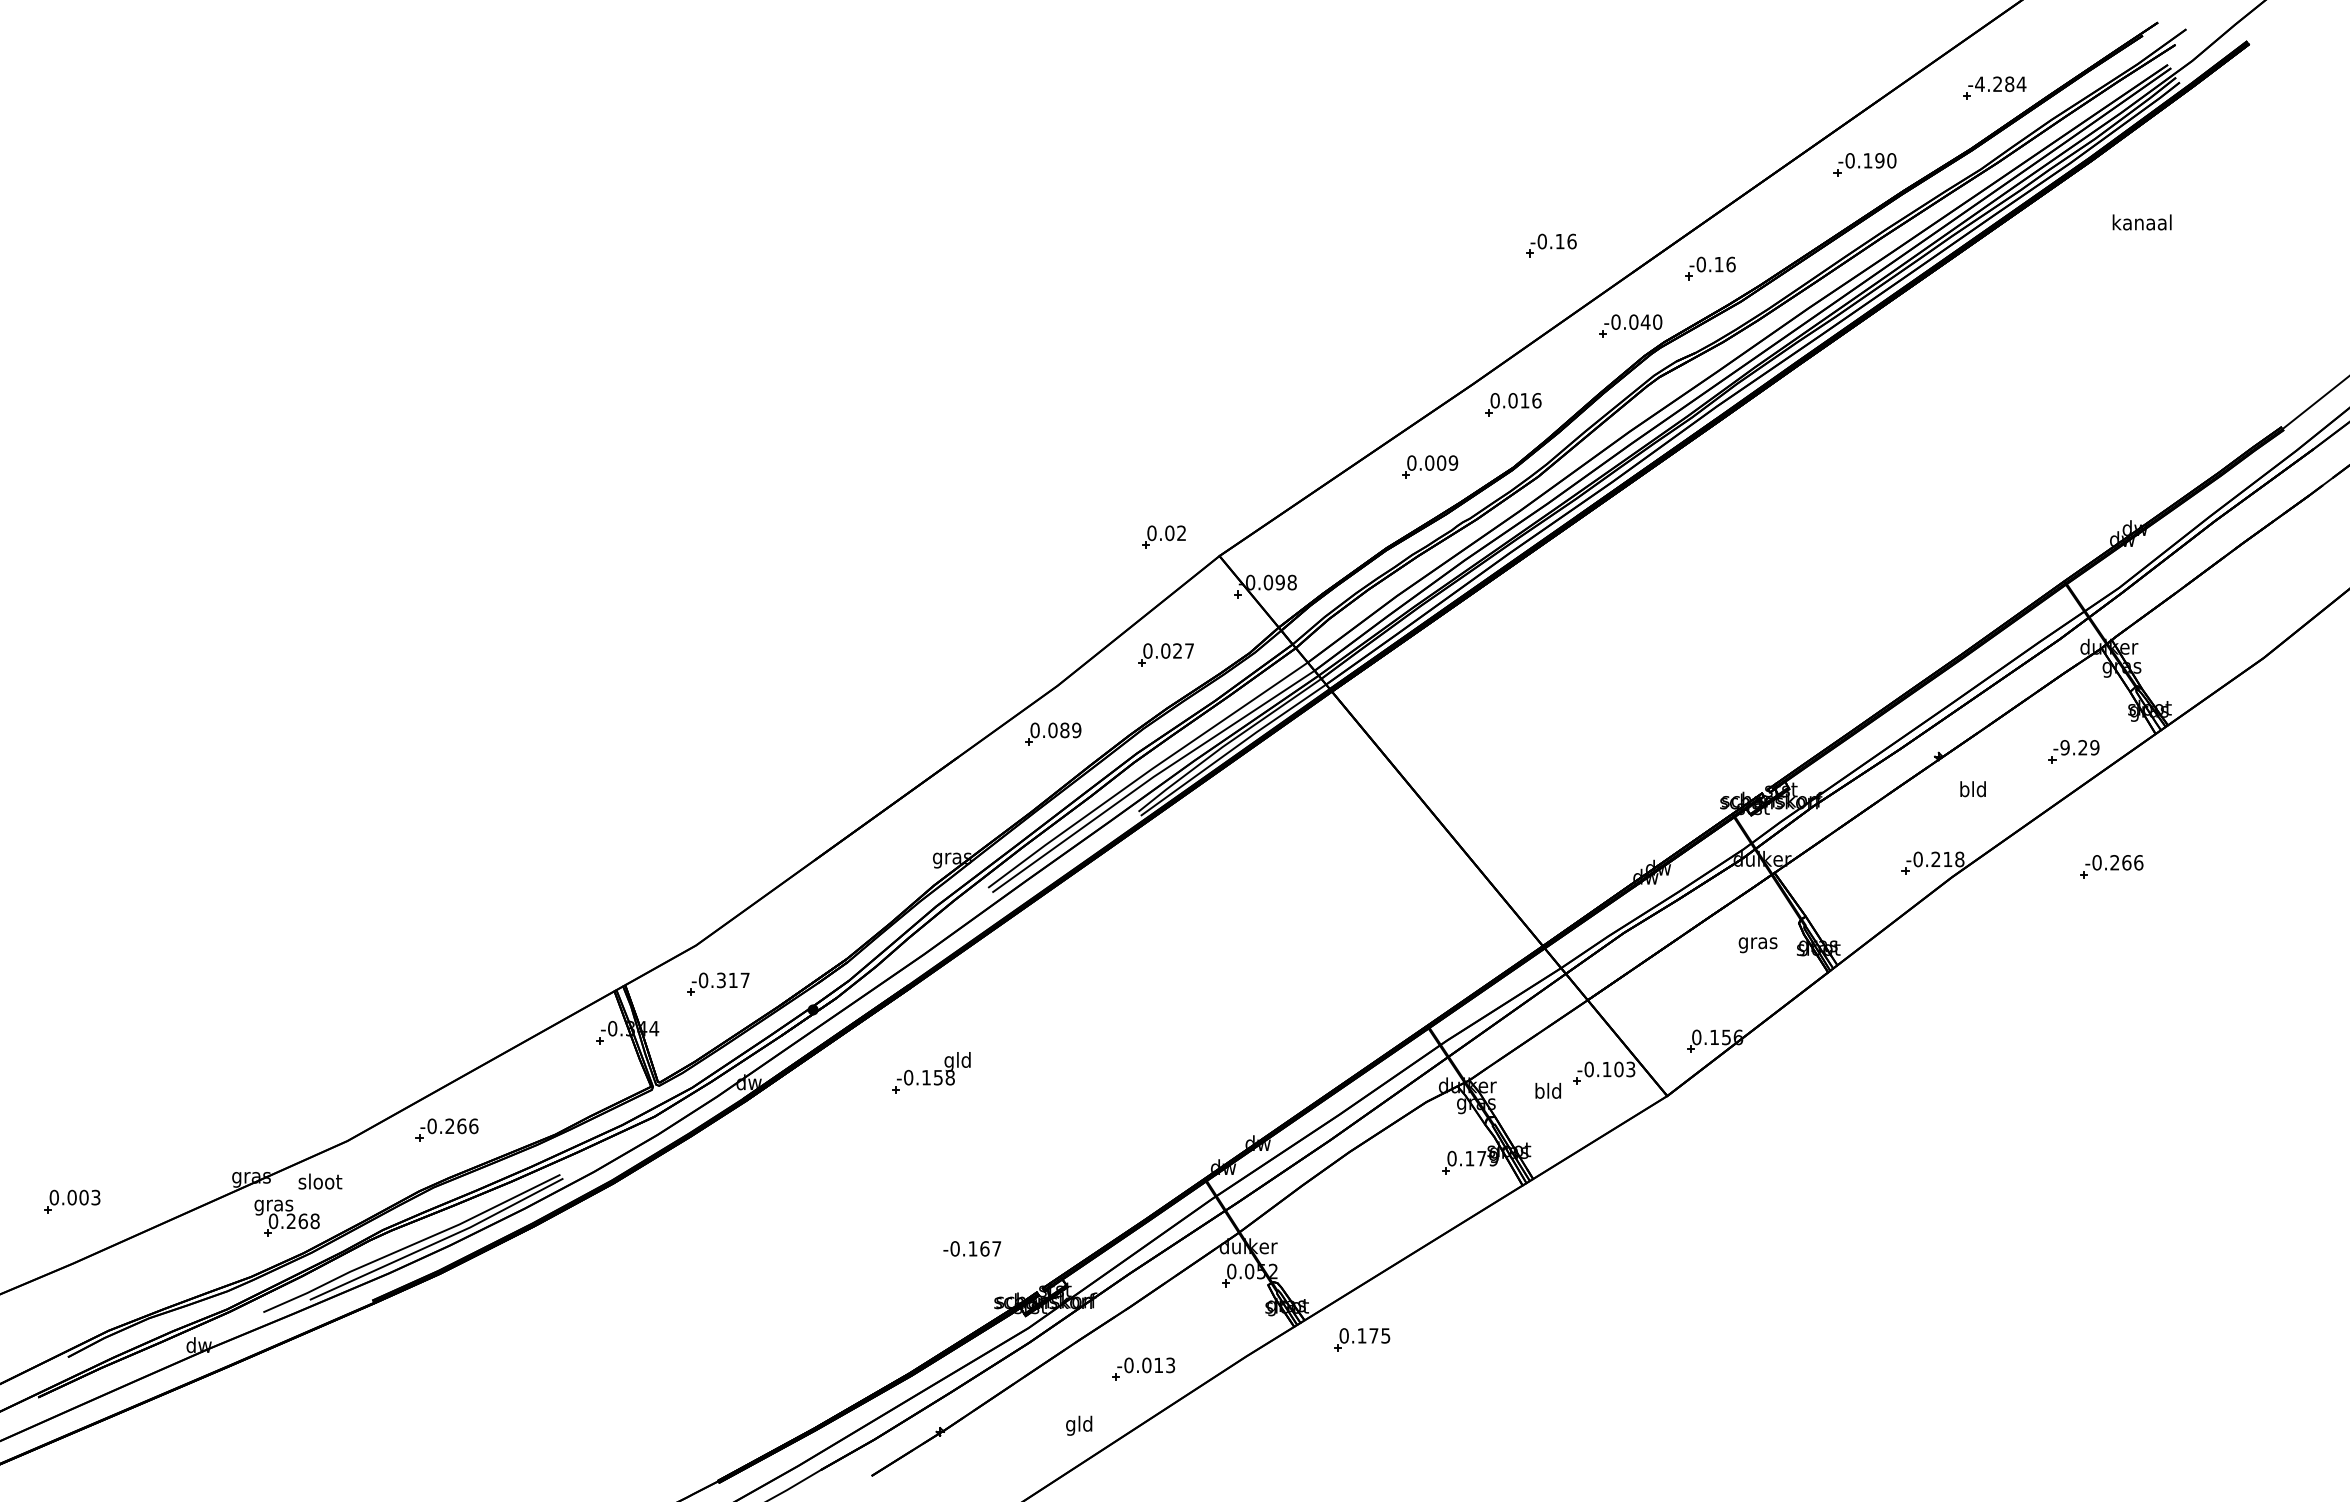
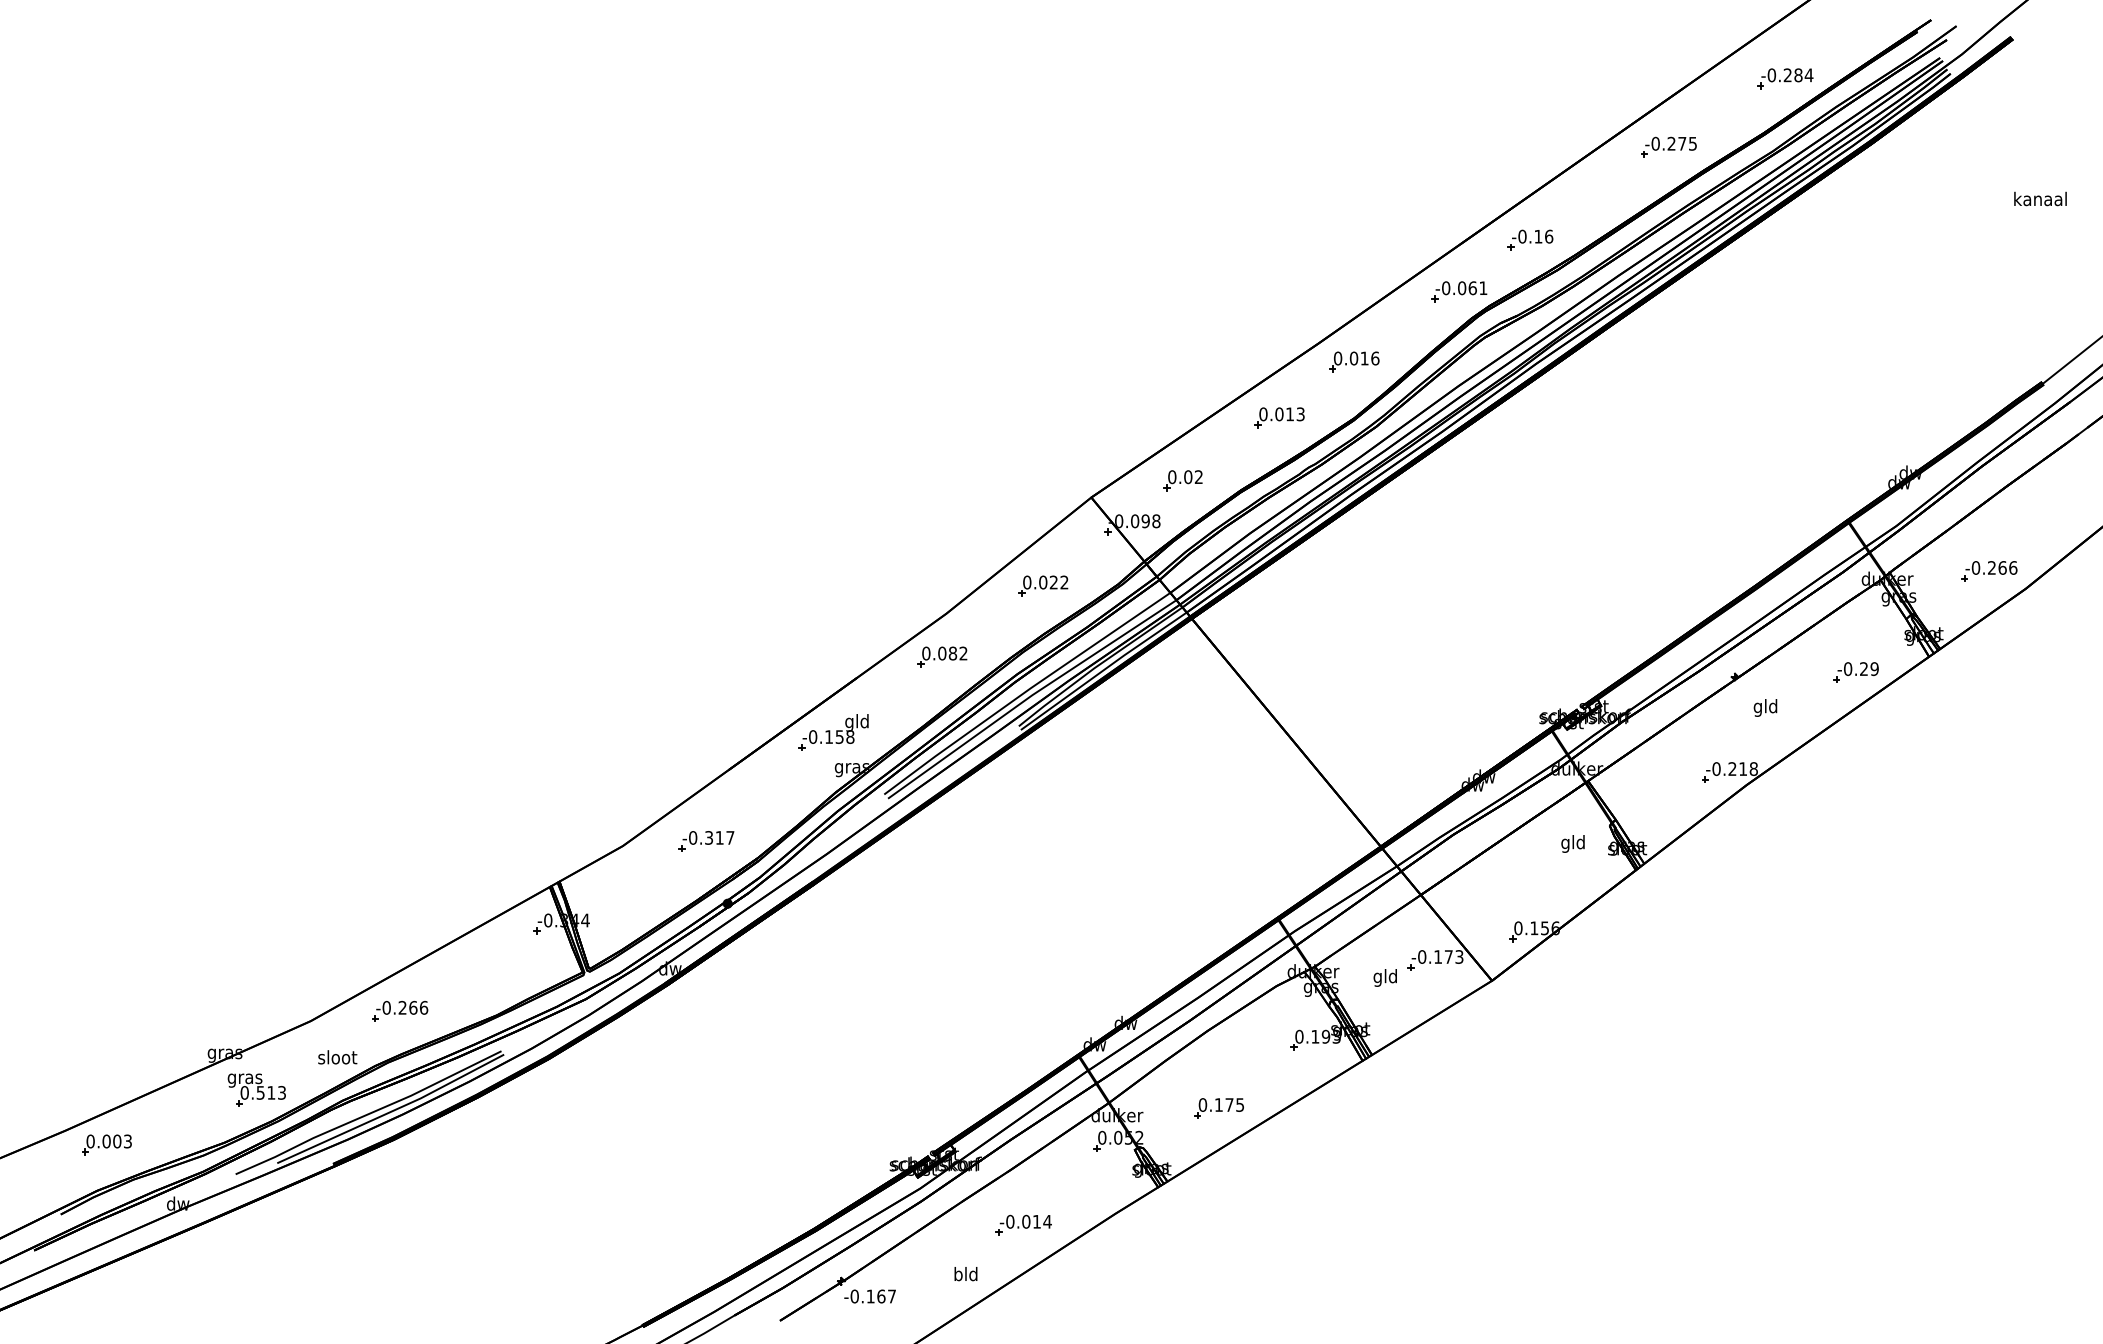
text: (1979, 84) -> (1771, 75), -4.284 -> -0.284
text: (1879, 160) -> (1681, 143), -0.190 -> -0.275
text: (2141, 222) -> (2039, 199), moved
part: (1551, 245) -> (1388, 219), removed
text: (1651, 321) -> (1477, 287), -0.040 -> -0.061
text: (1447, 462) -> (1295, 413), 0.009 -> 0.013
part: (1163, 536) -> (1182, 480), moved
text: (1189, 650) -> (1064, 582), 0.027 -> 0.022
text: (1076, 730) -> (963, 653), 0.089 -> 0.082
text: (2064, 747) -> (1847, 668), -9.29 -> -0.29
text: (1964, 791) -> (1758, 708), bld -> gld
part: (2111, 866) -> (1988, 571), moved
text: (1757, 943) -> (1572, 844), gras -> gld
part: (718, 983) -> (706, 840), moved
text: (1618, 1069) -> (1448, 957), -0.103 -> -0.173
part: (931, 1072) -> (833, 732), moved
text: (1539, 1092) -> (1377, 977), bld -> gld
text: (1487, 1158) -> (1331, 1036), 0.179 -> 0.193
text: (320, 1181) -> (337, 1057), moved
part: (72, 1201) -> (106, 1144), moved
text: (302, 1221) -> (270, 1093), 0.268 -> 0.513
text: (972, 1248) -> (870, 1296), moved
part: (1362, 1339) -> (1219, 1108), moved
text: (1170, 1365) -> (1047, 1221), -0.013 -> -0.014
text: (1070, 1425) -> (957, 1275), gld -> bld

